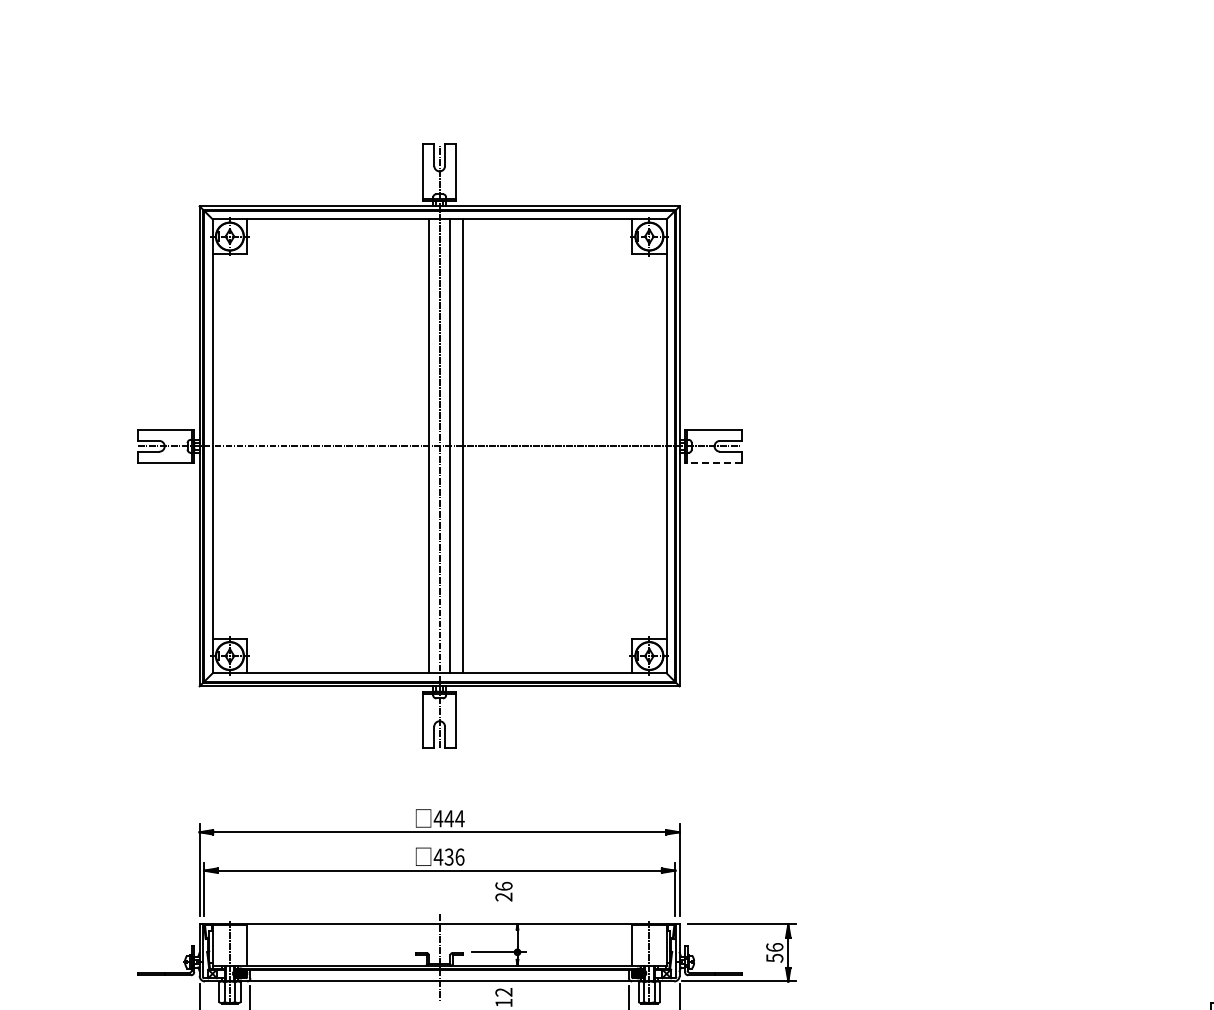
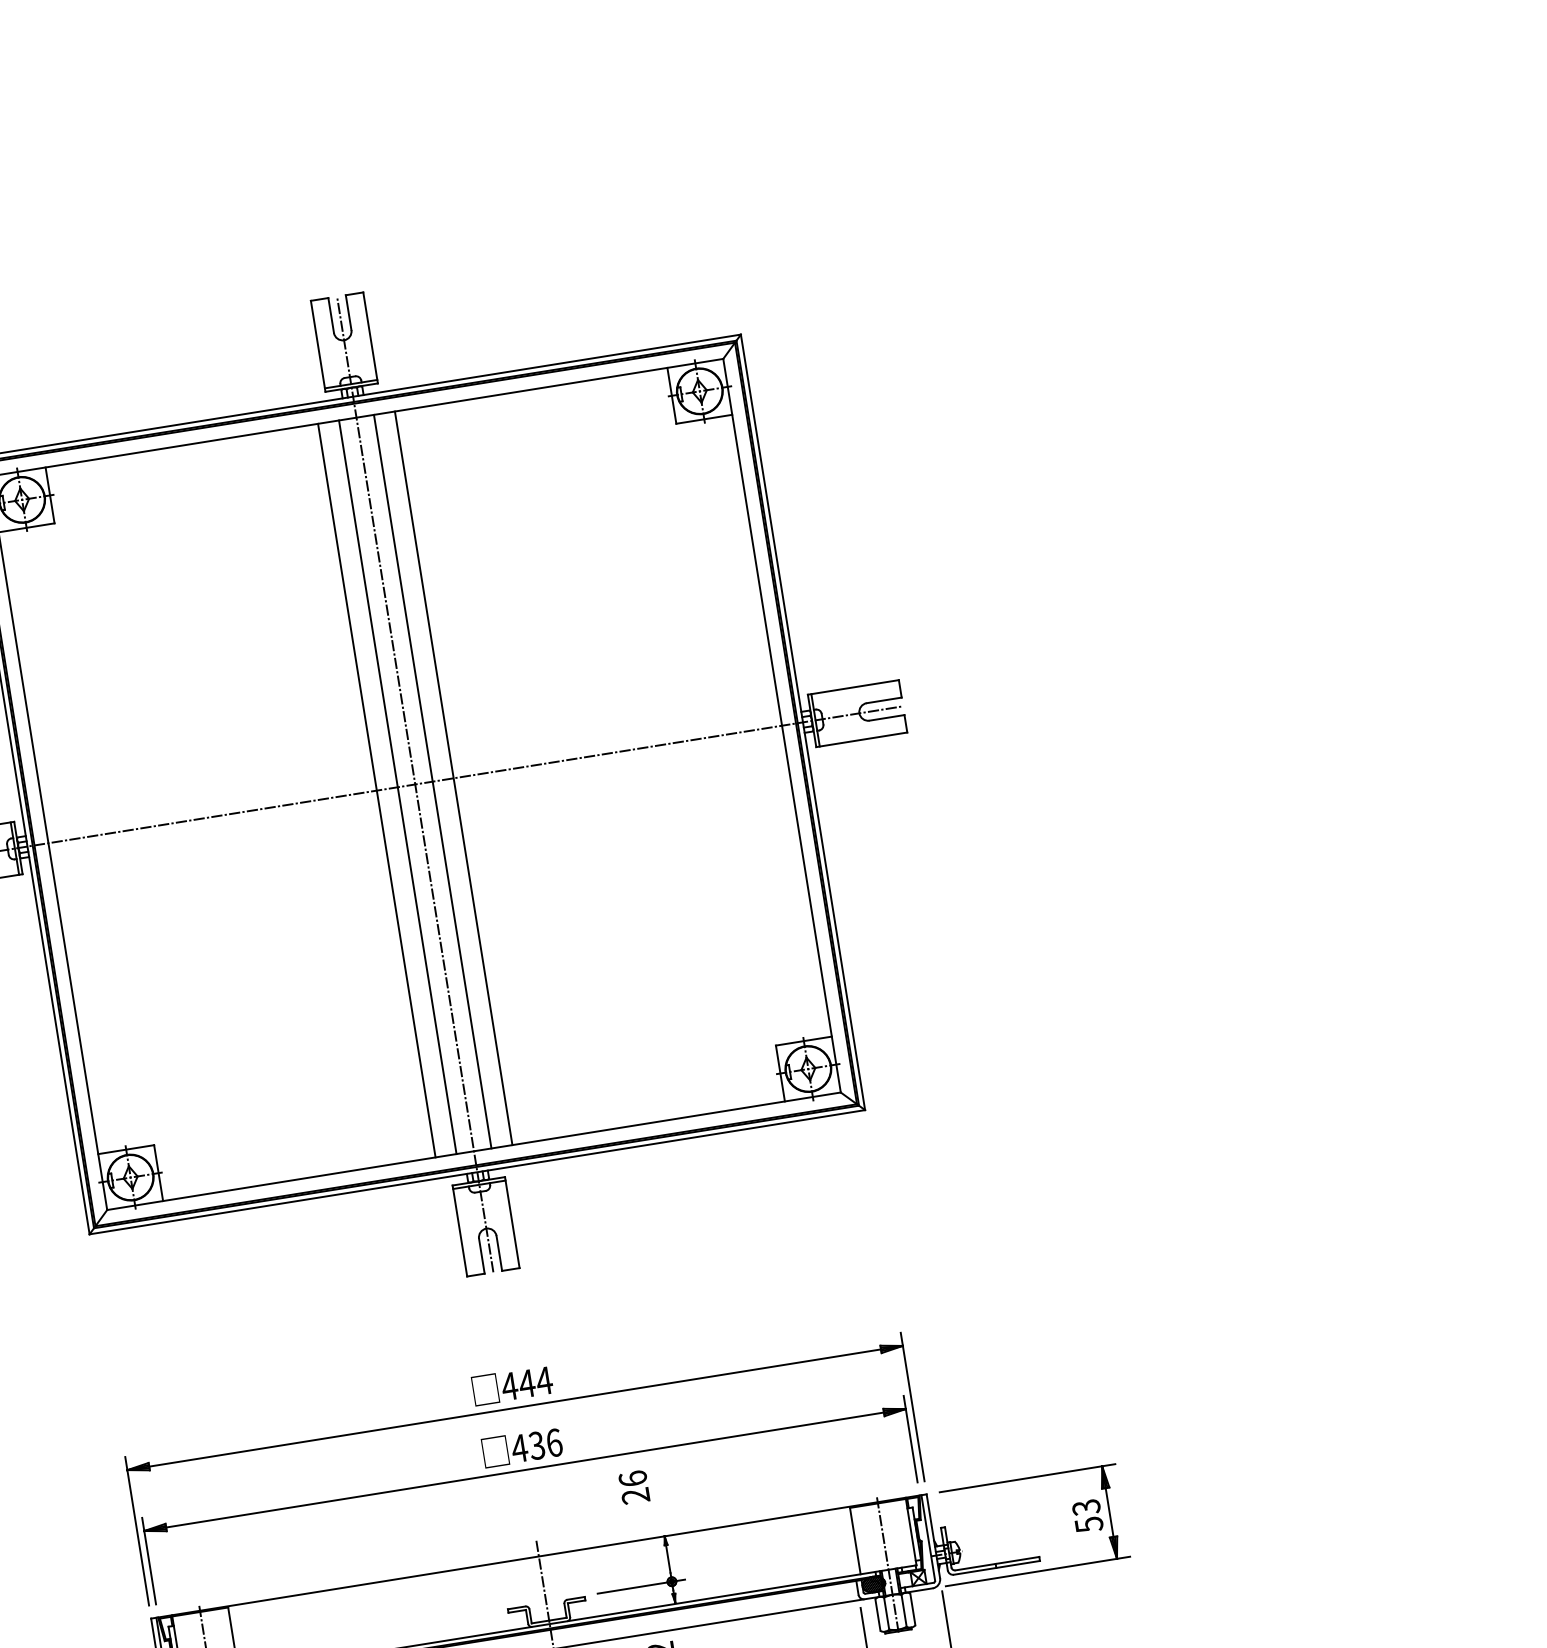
line: (415, 446) -> (376, 791), added
line: (712, 462) -> (860, 739), dashed -> solid
text: (774, 947) -> (1085, 1507), 56 -> 53

